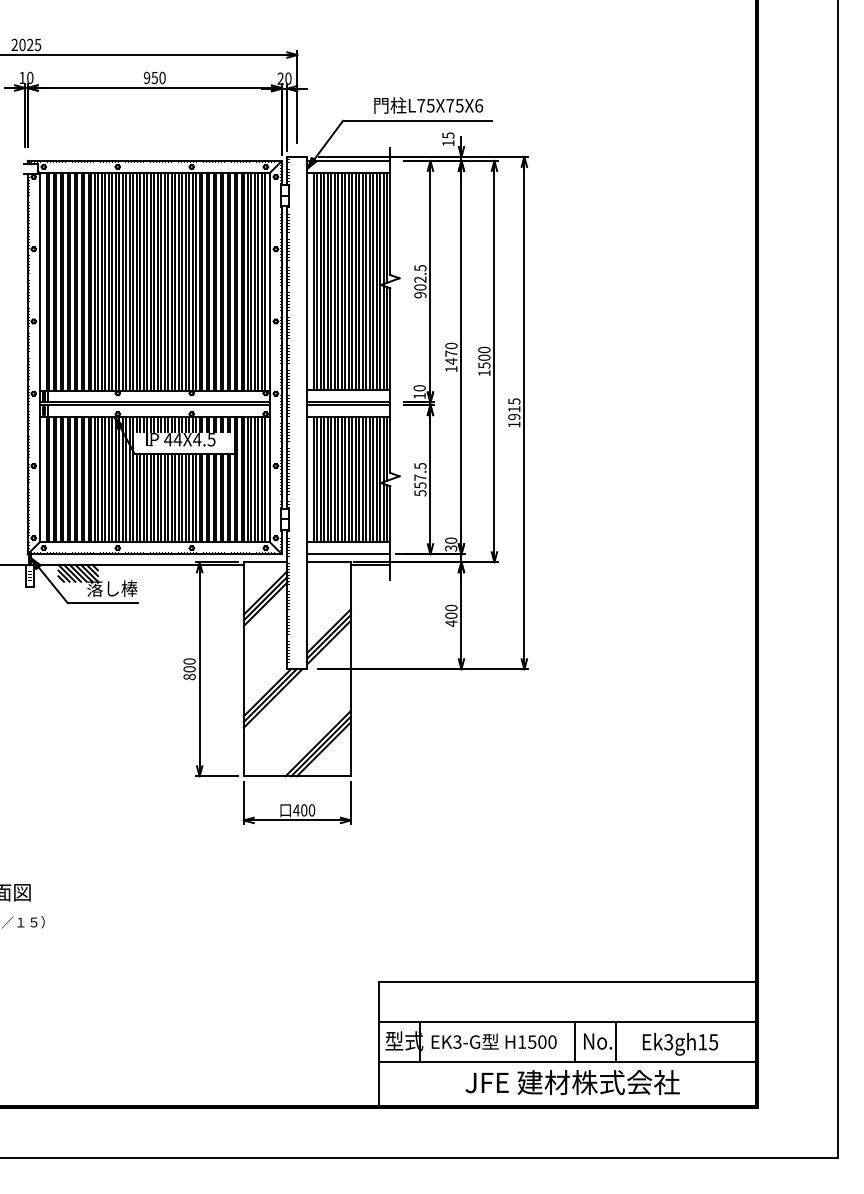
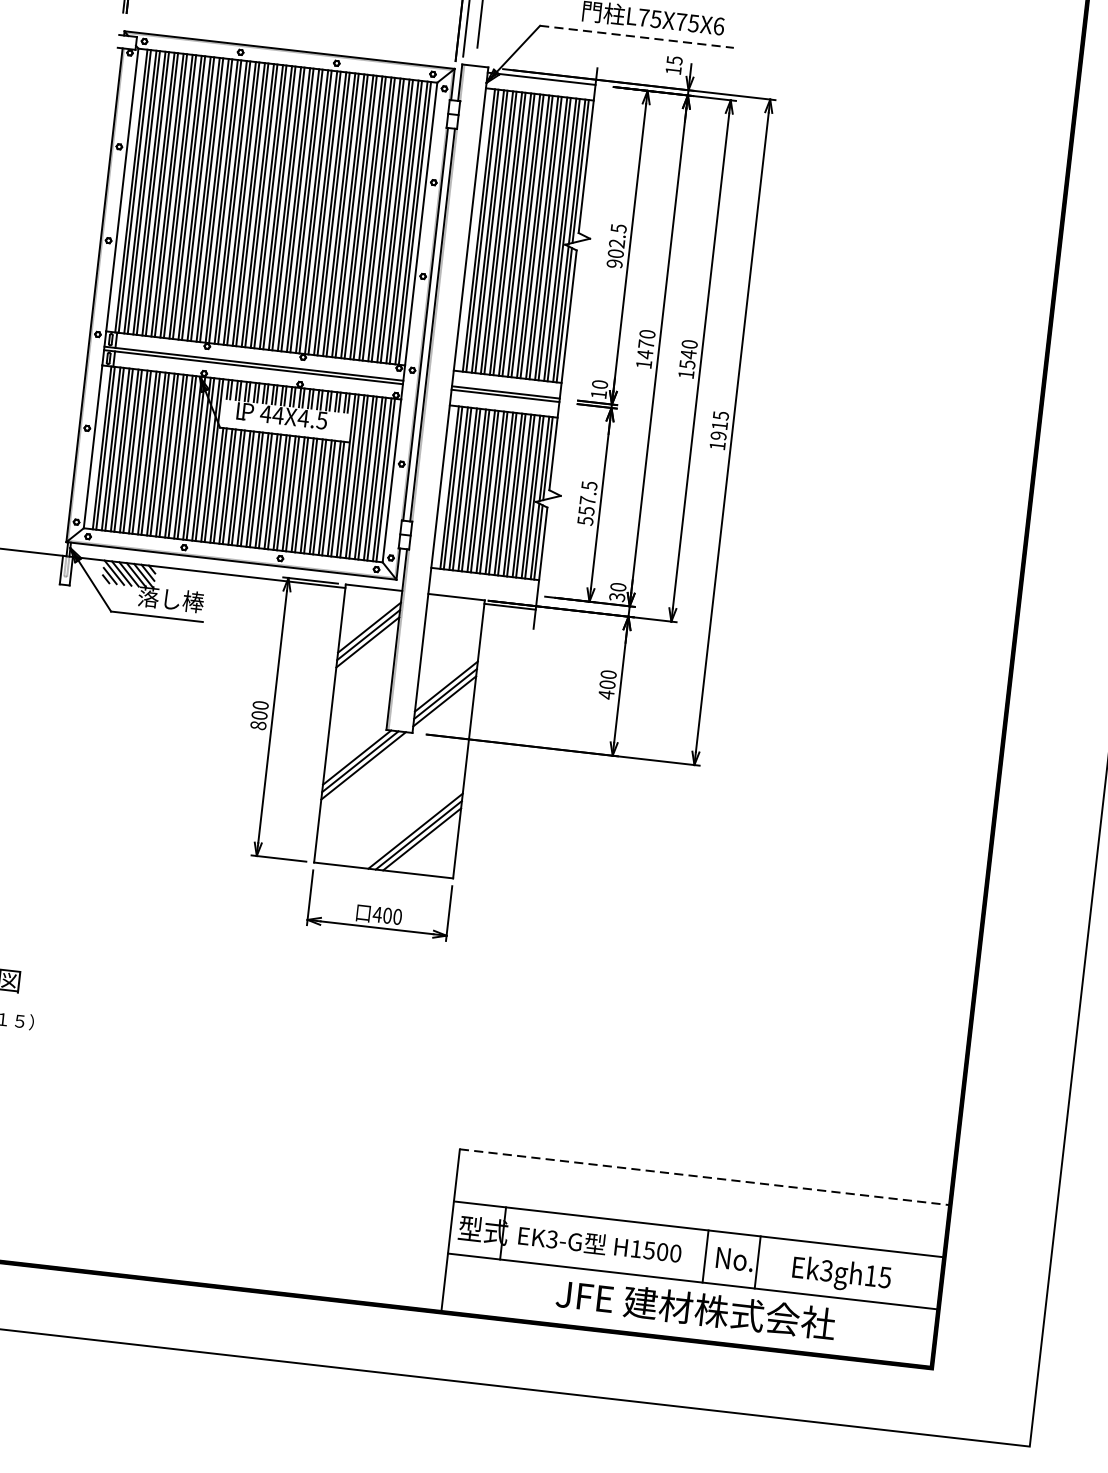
line: (417, 120) -> (636, 36), solid -> dashed
text: (484, 357) -> (688, 354), 1500 -> 1540
line: (348, 554) -> (482, 589), removed
line: (568, 981) -> (705, 1177), solid -> dashed

